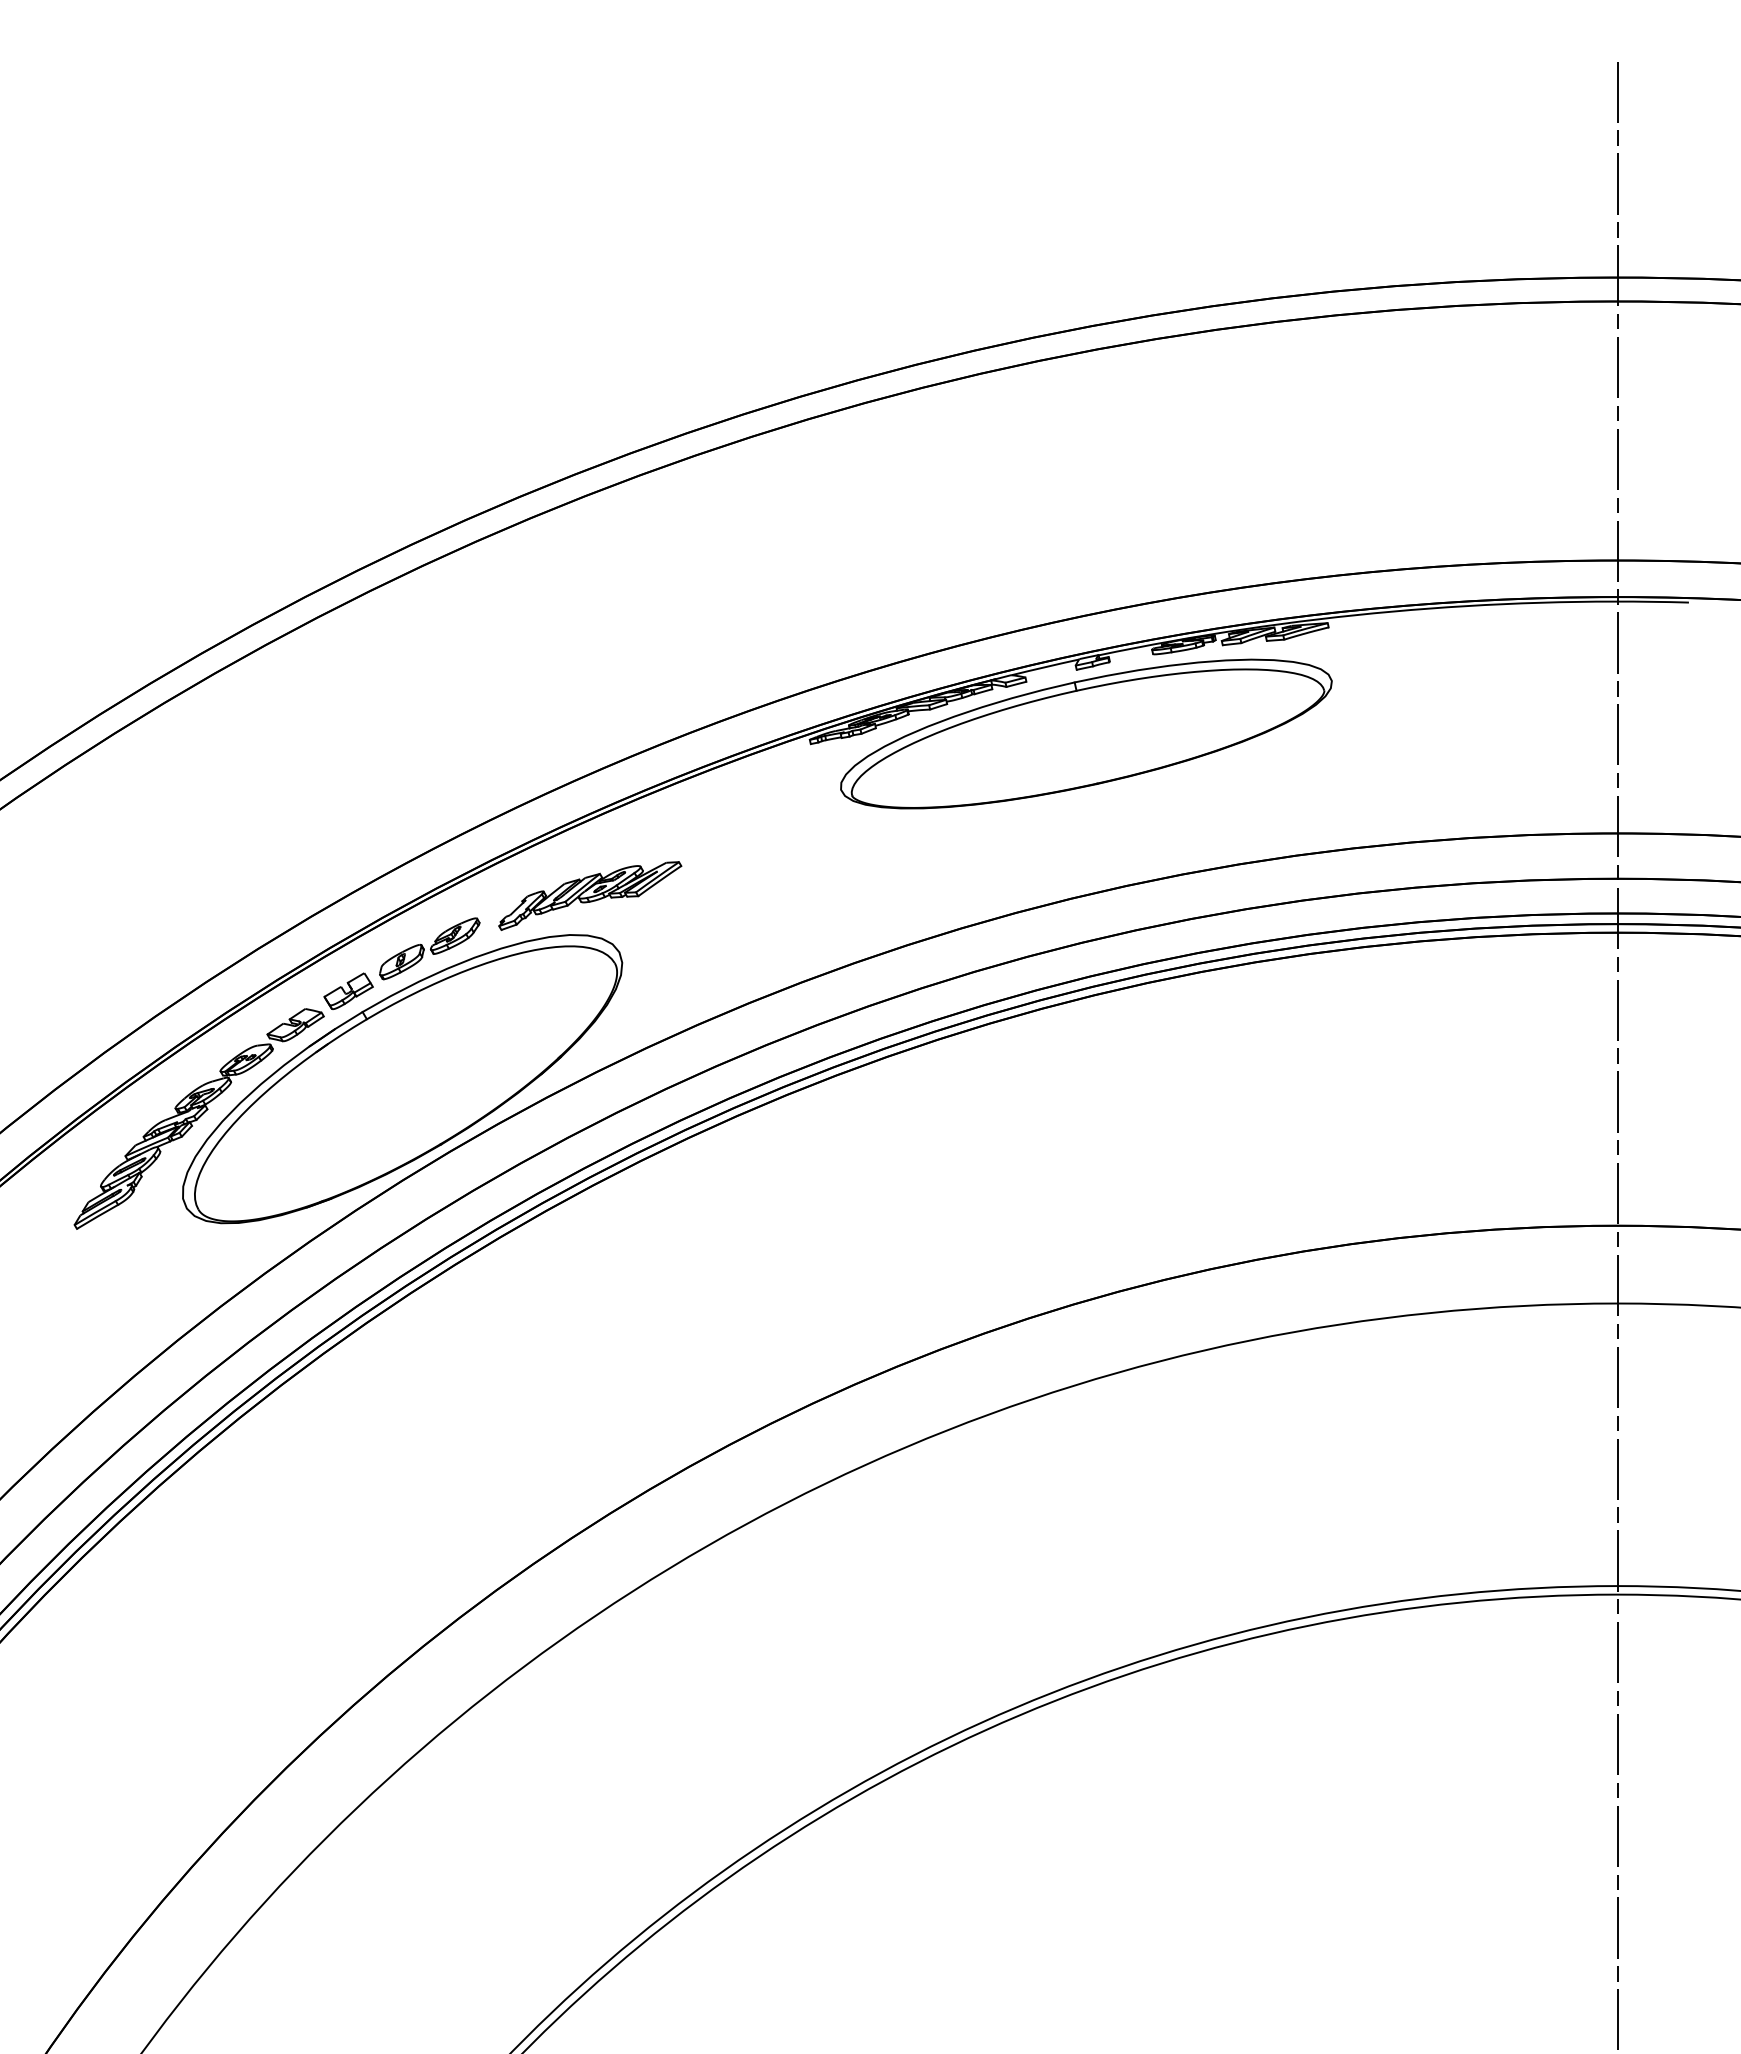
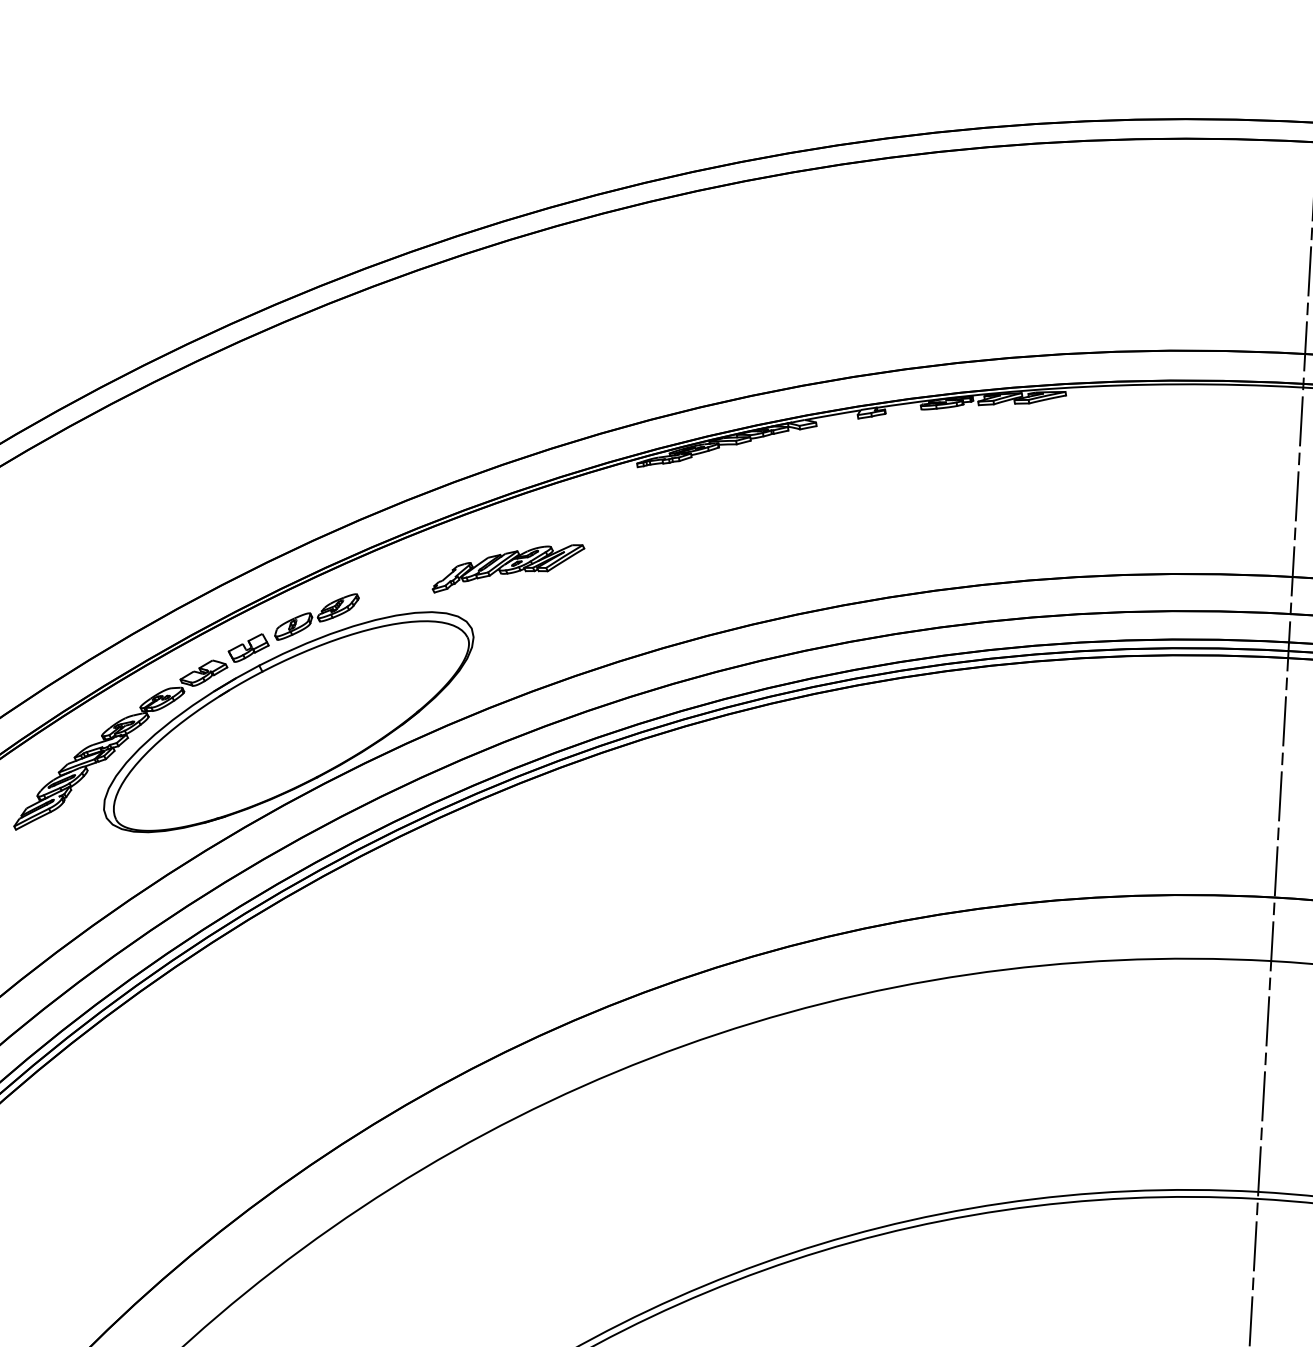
part: (1086, 733) -> (863, 471), removed
part: (590, 895) -> (508, 568), moved

